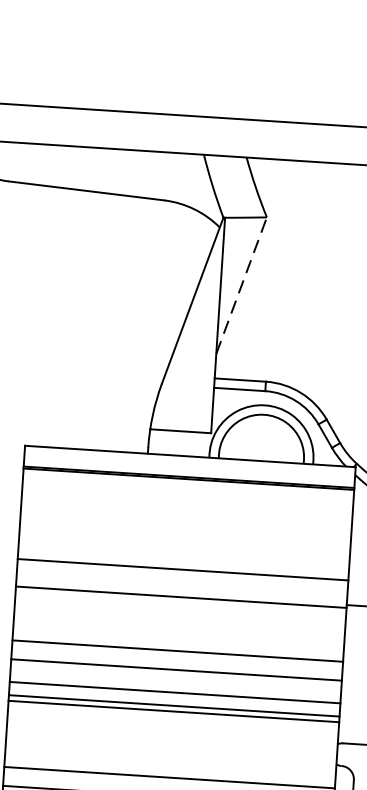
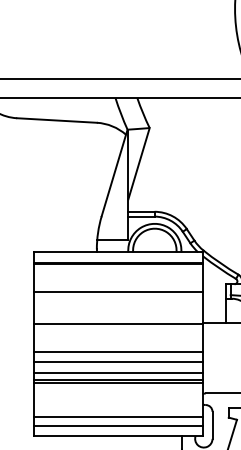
line: (242, 285) -> (139, 163), dashed -> solid
line: (182, 570) -> (118, 292), moved

